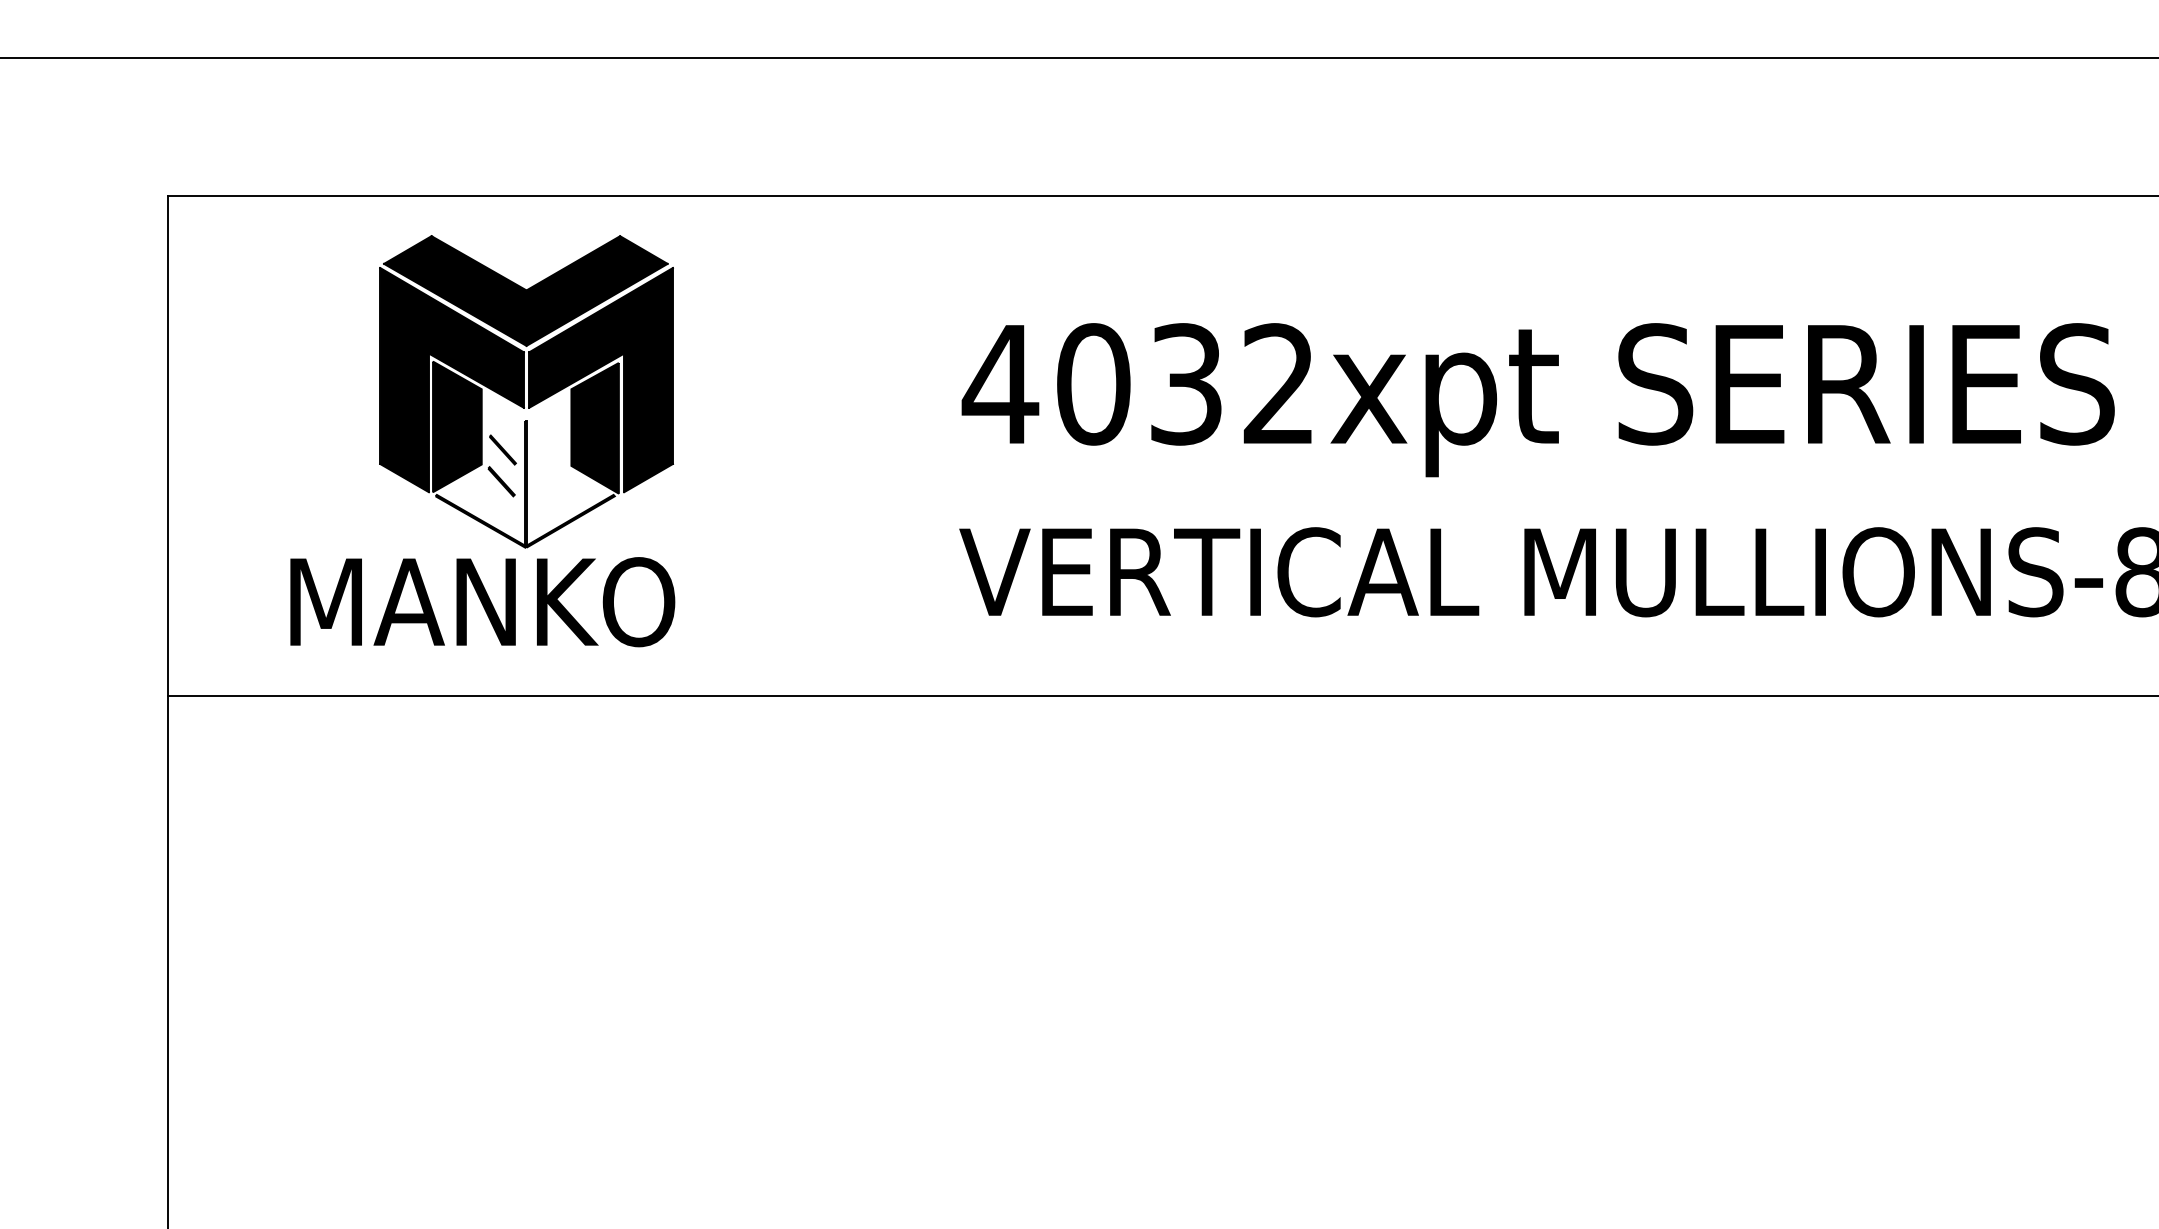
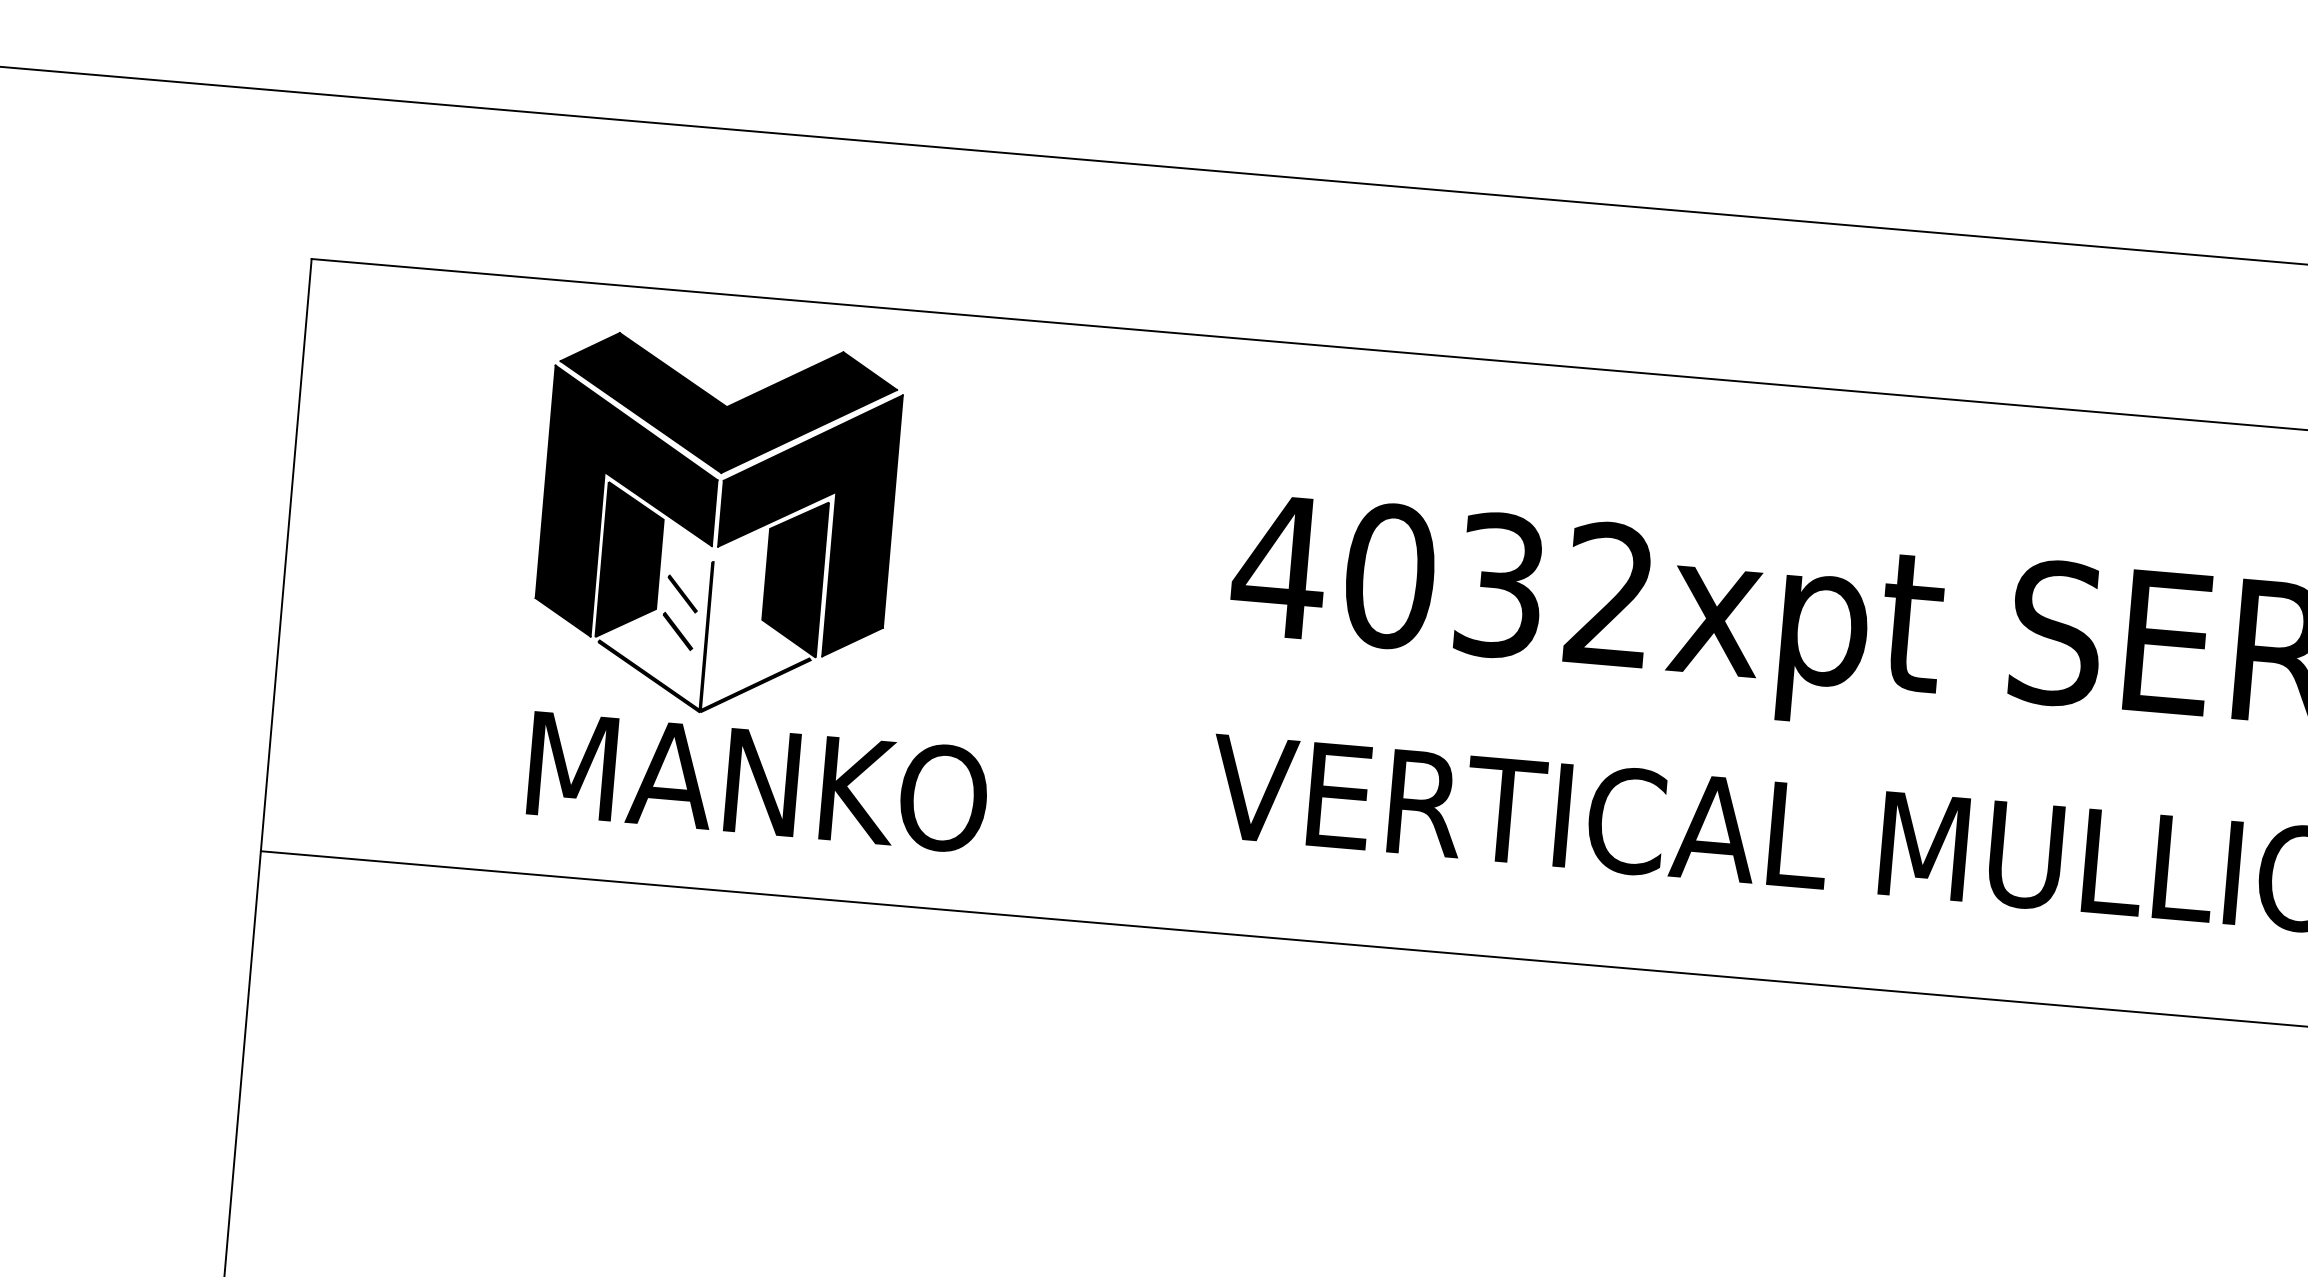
text: (482, 602) -> (757, 782), moved

